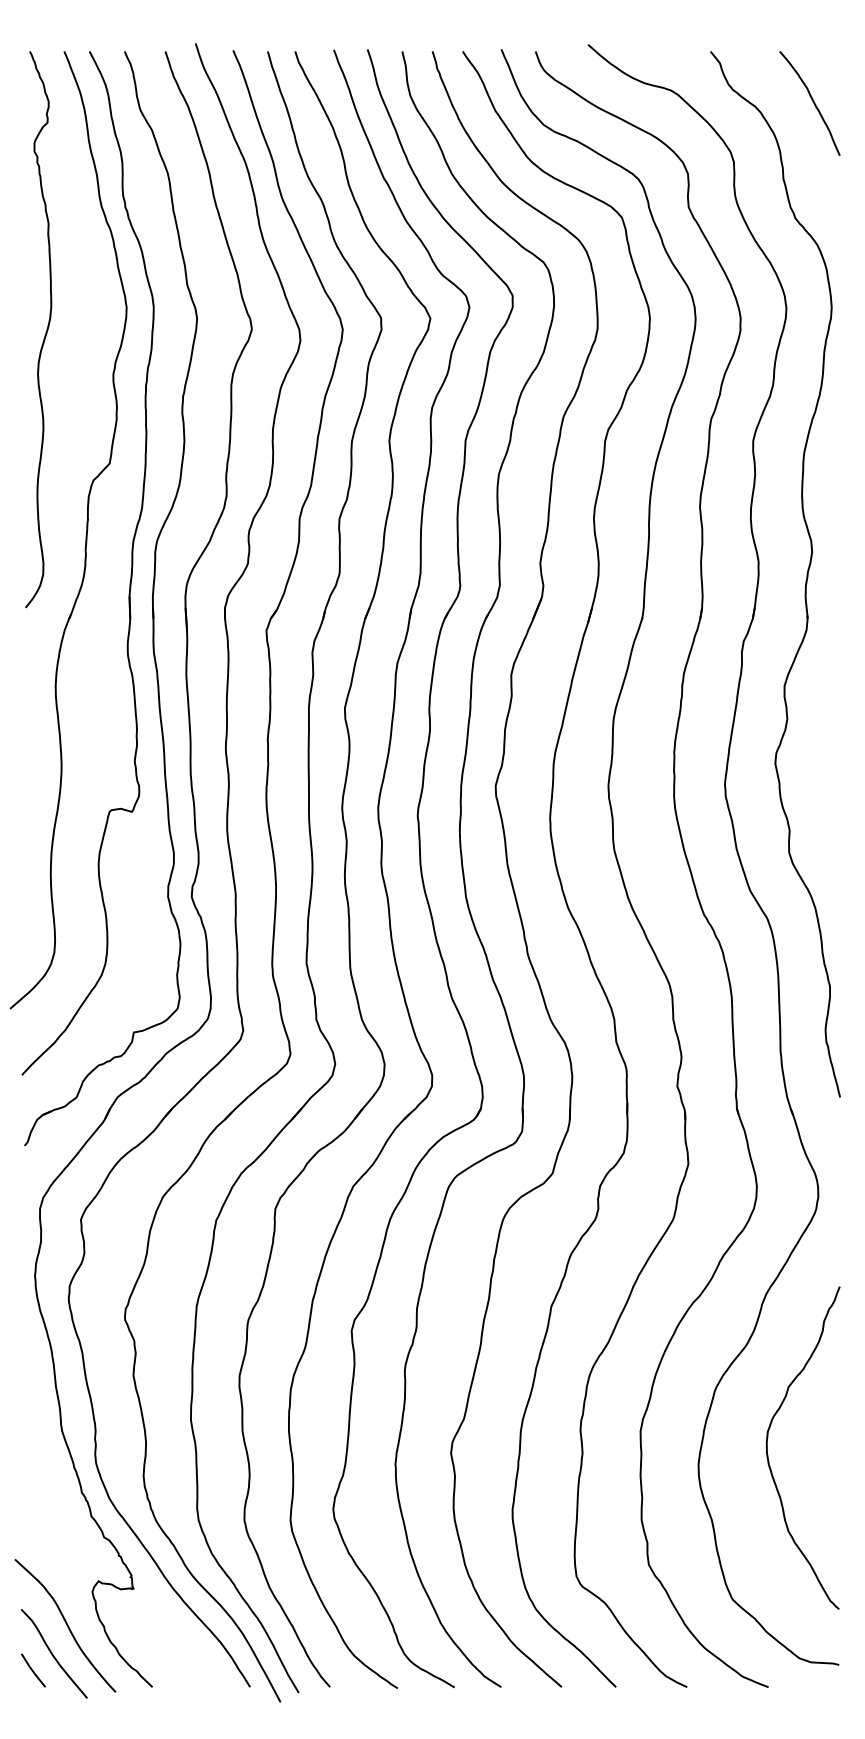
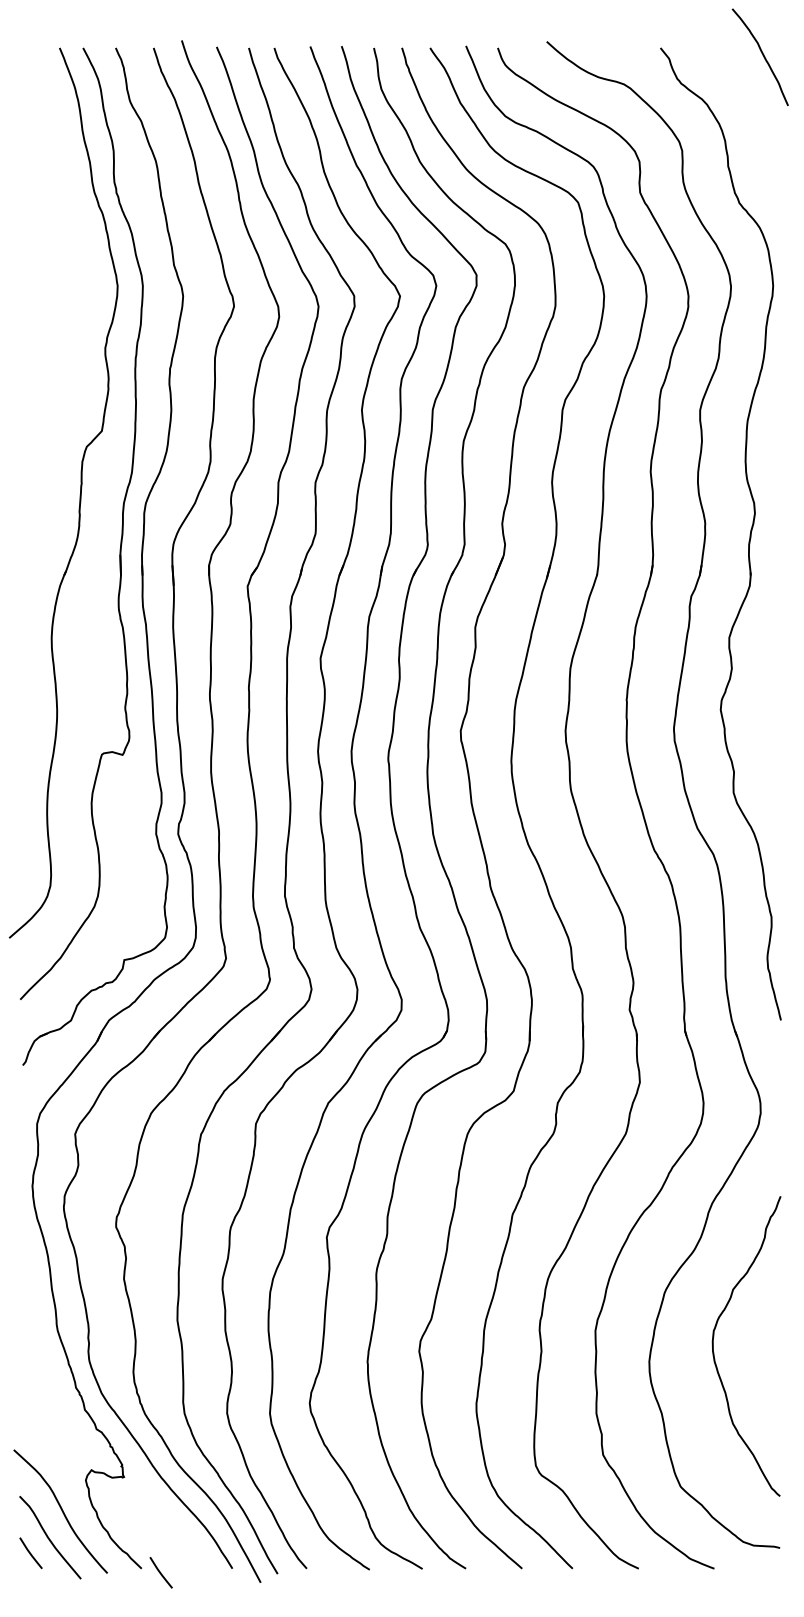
curve: (811, 100) -> (761, 54), moved
curve: (45, 332) -> (42, 309), removed
curve: (173, 1691) -> (161, 1572), added

